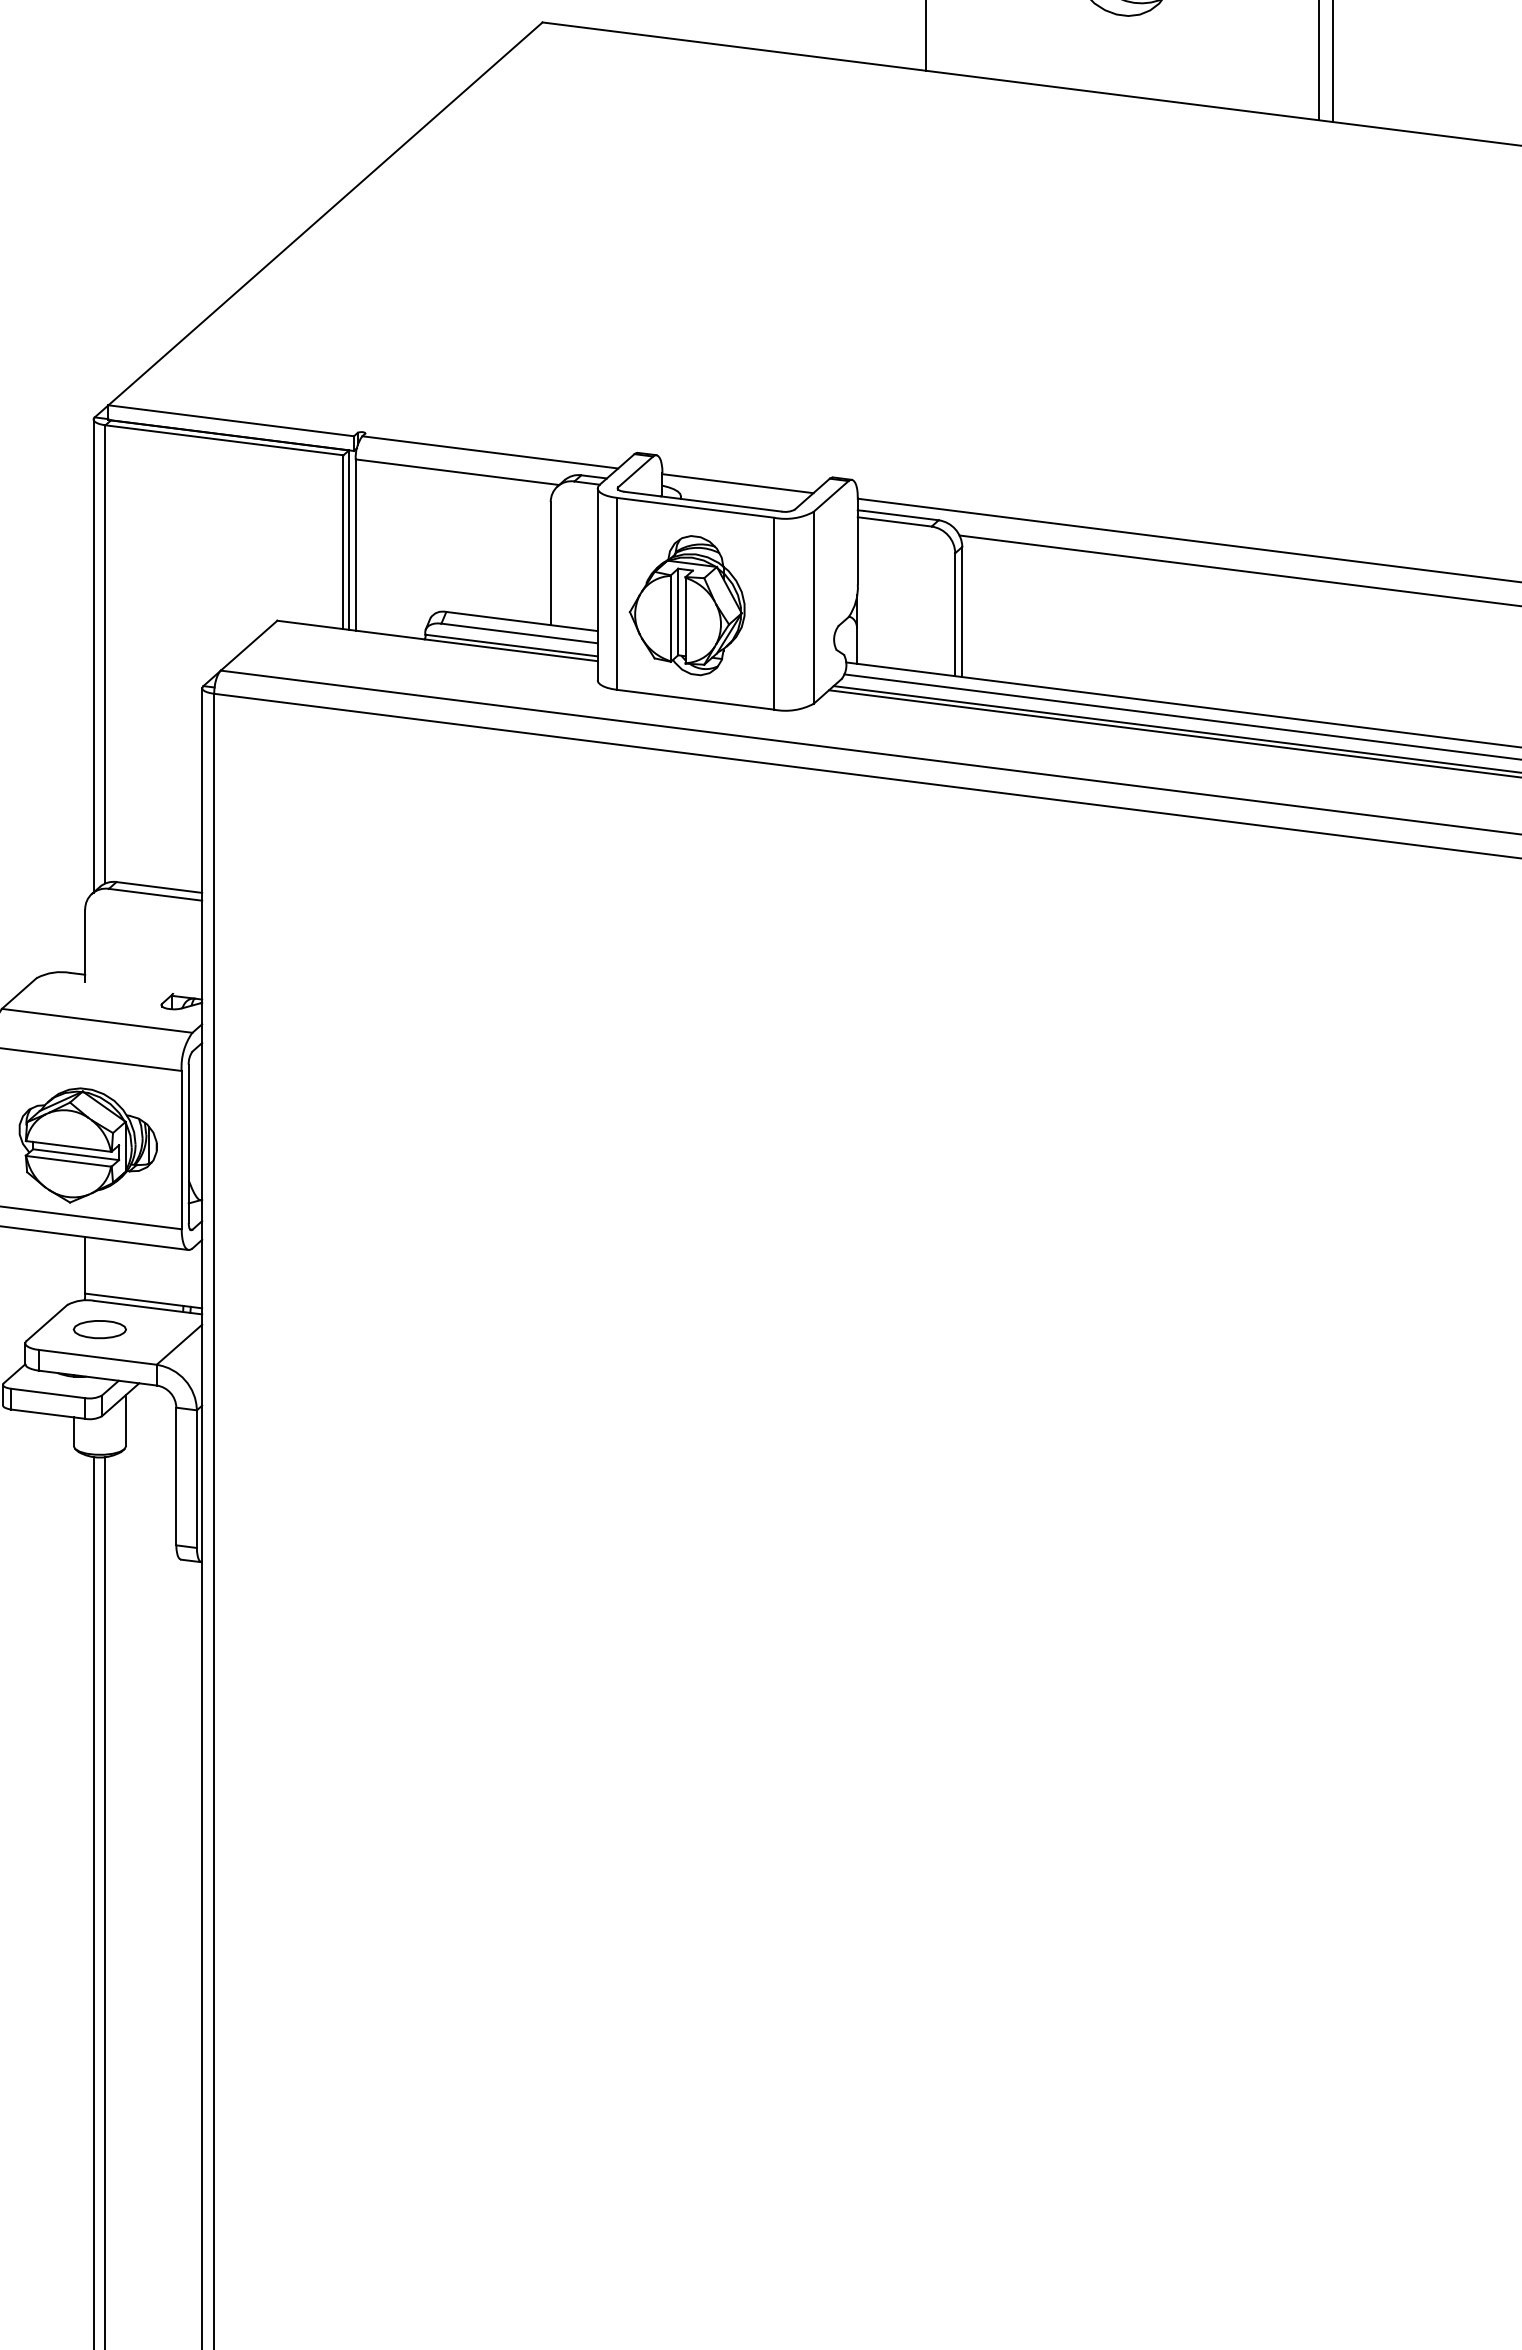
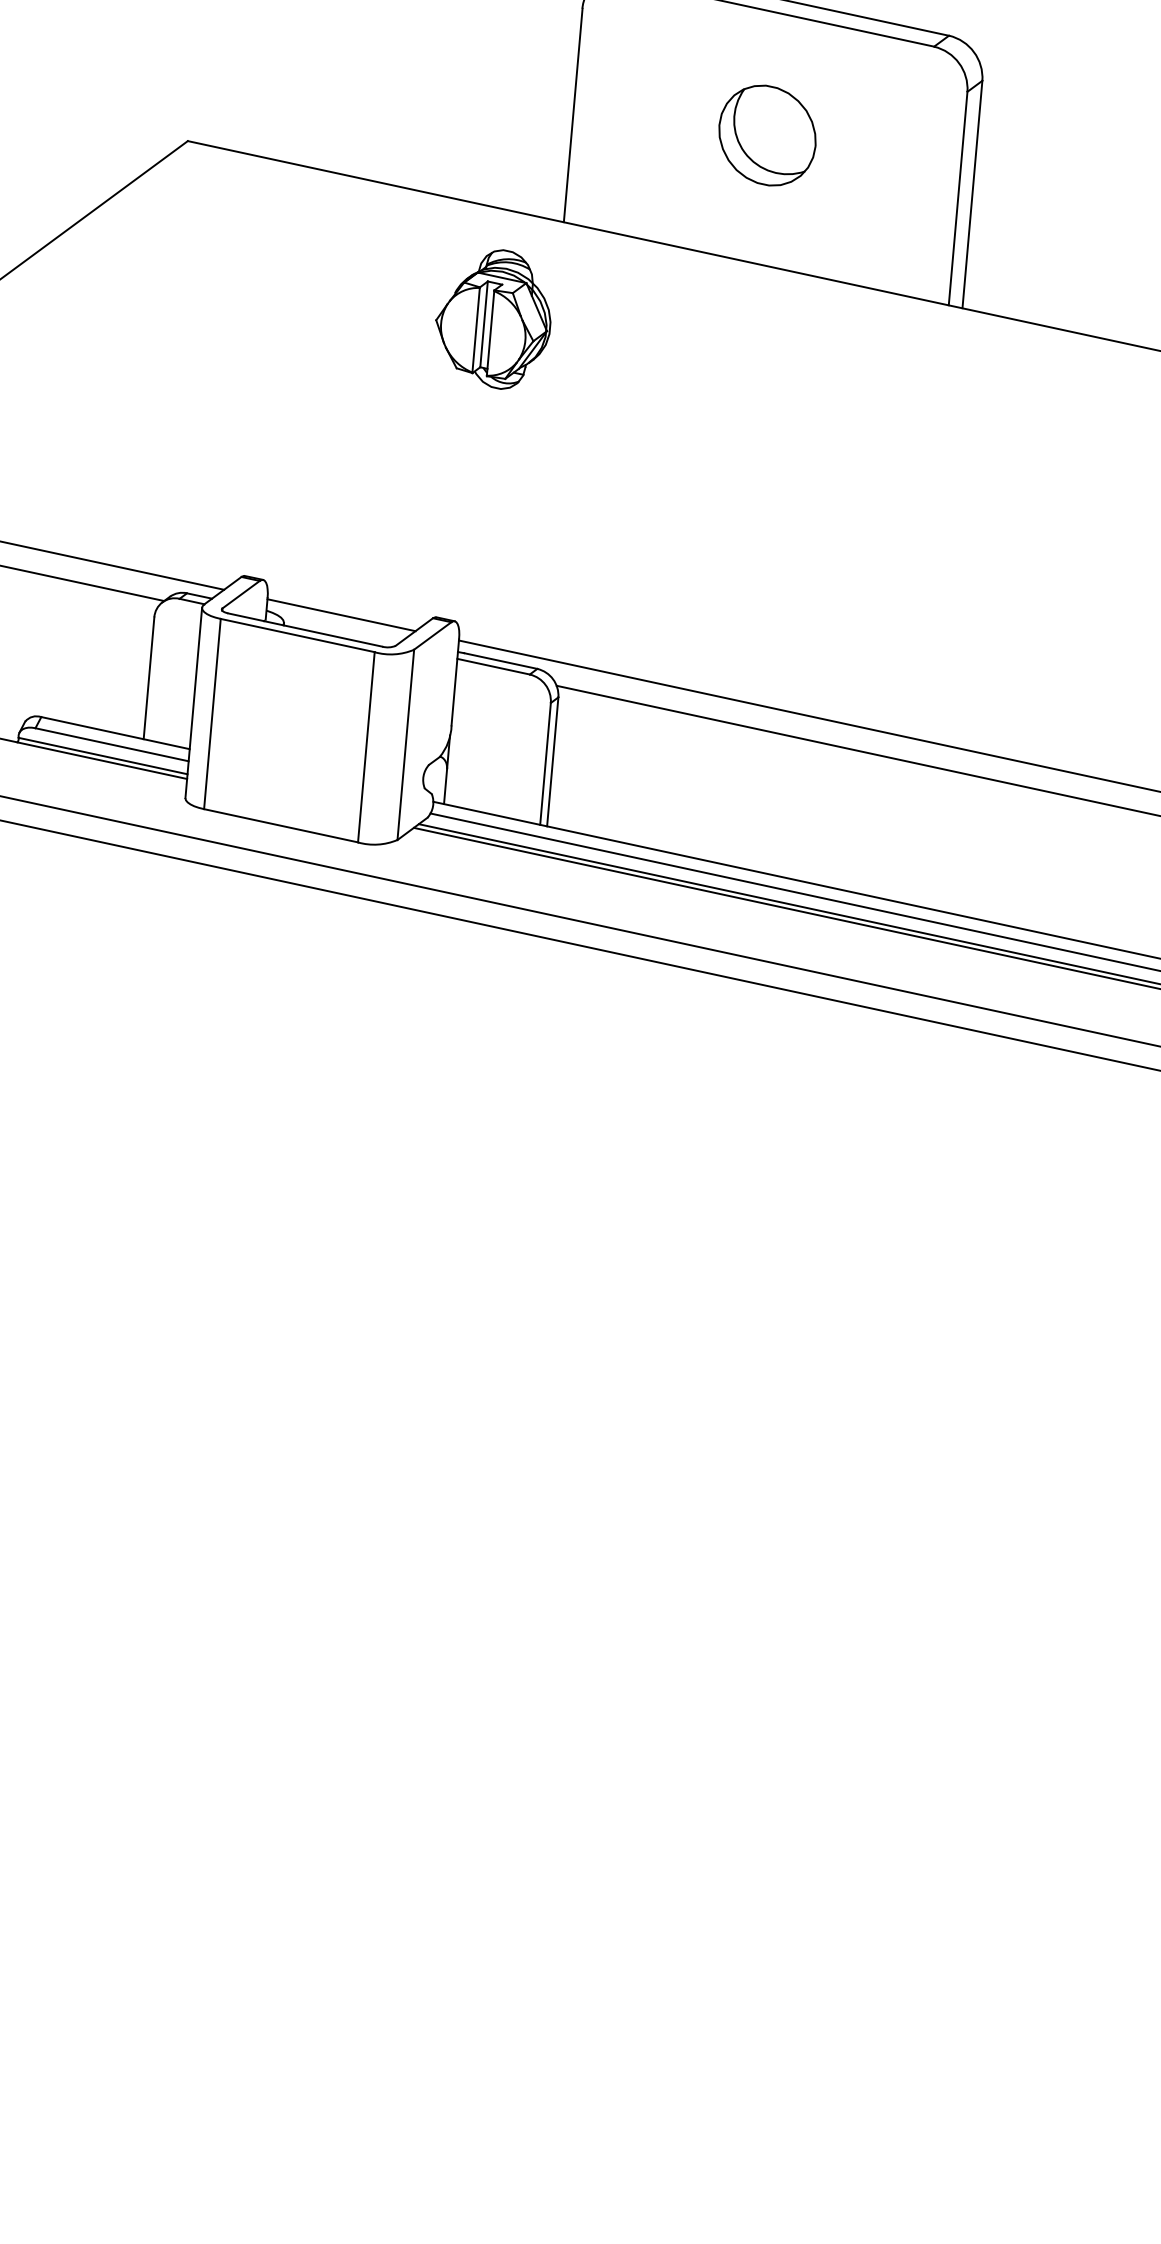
part: (686, 605) -> (492, 318), moved

